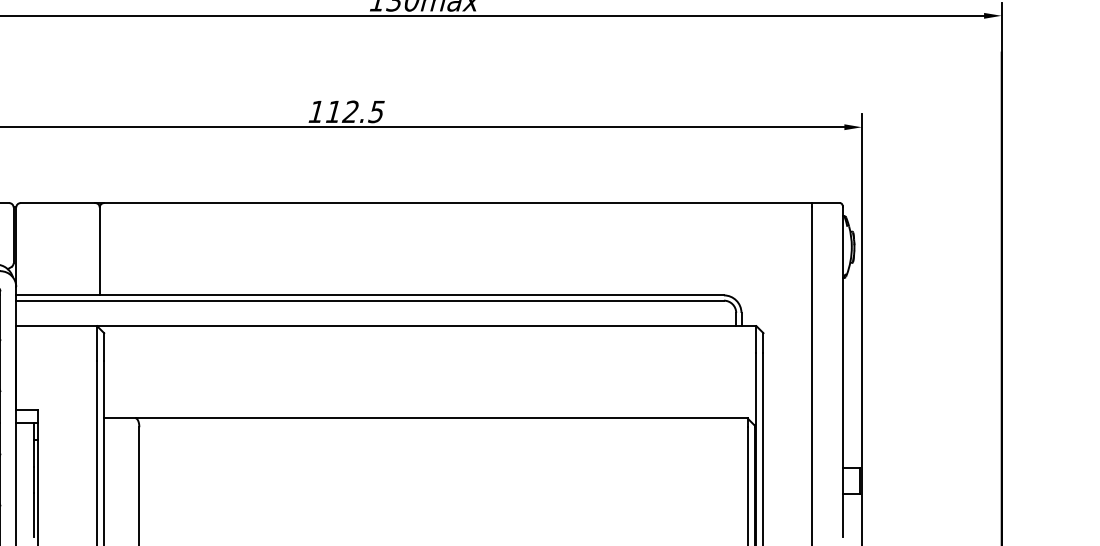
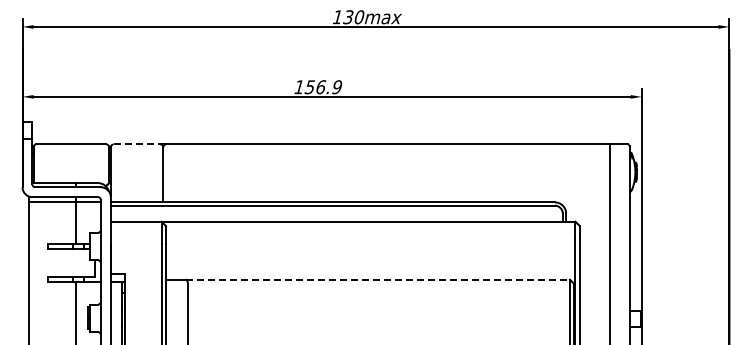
text: (355, 112) -> (323, 87), 112.5 -> 156.9
line: (58, 203) -> (137, 144), solid -> dashed
line: (442, 418) -> (378, 279), solid -> dashed

